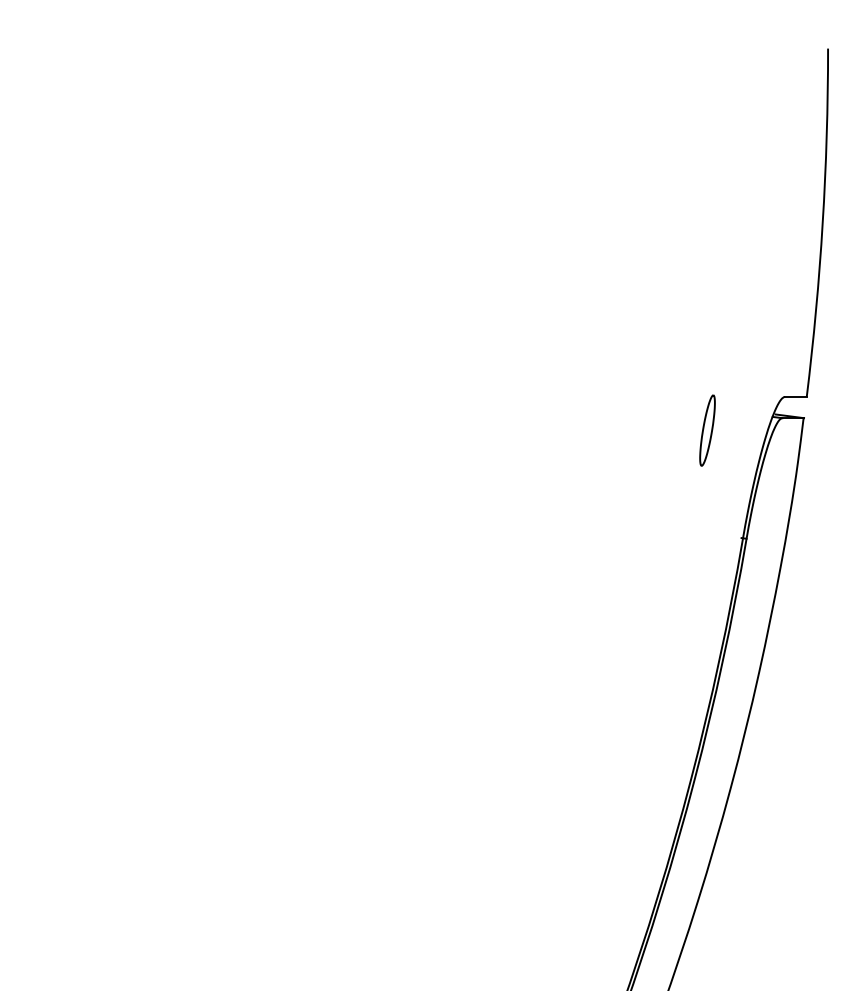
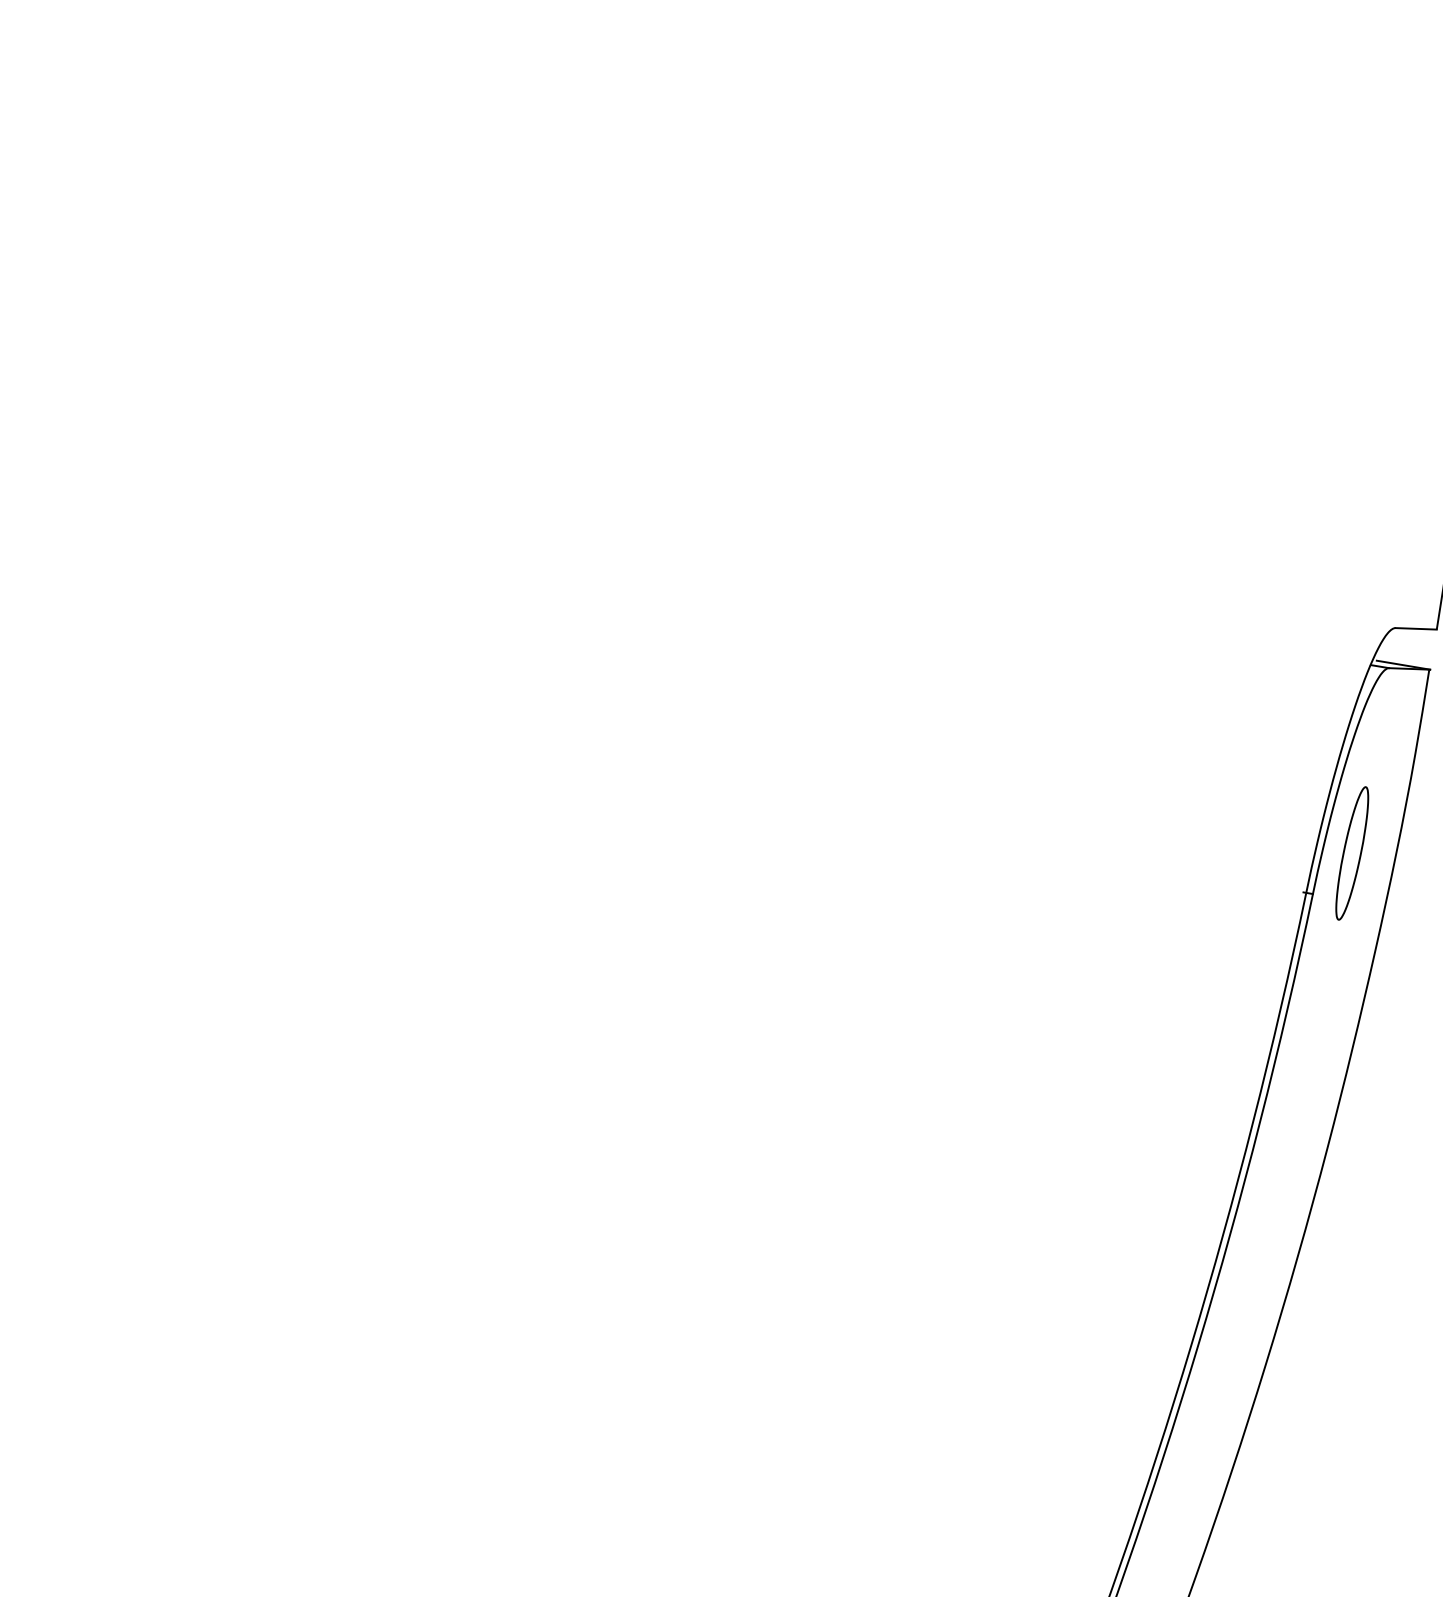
part: (707, 430) -> (1352, 853), moved

